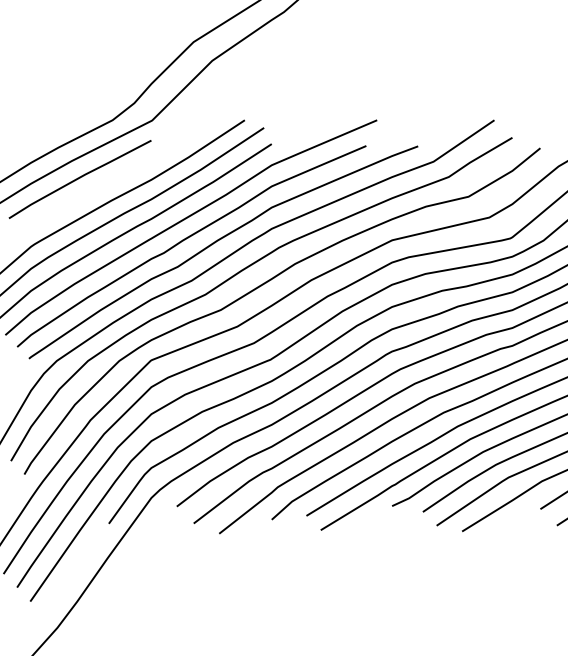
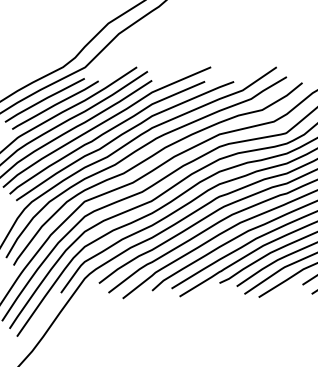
line: (99, 186) -> (55, 104), added

